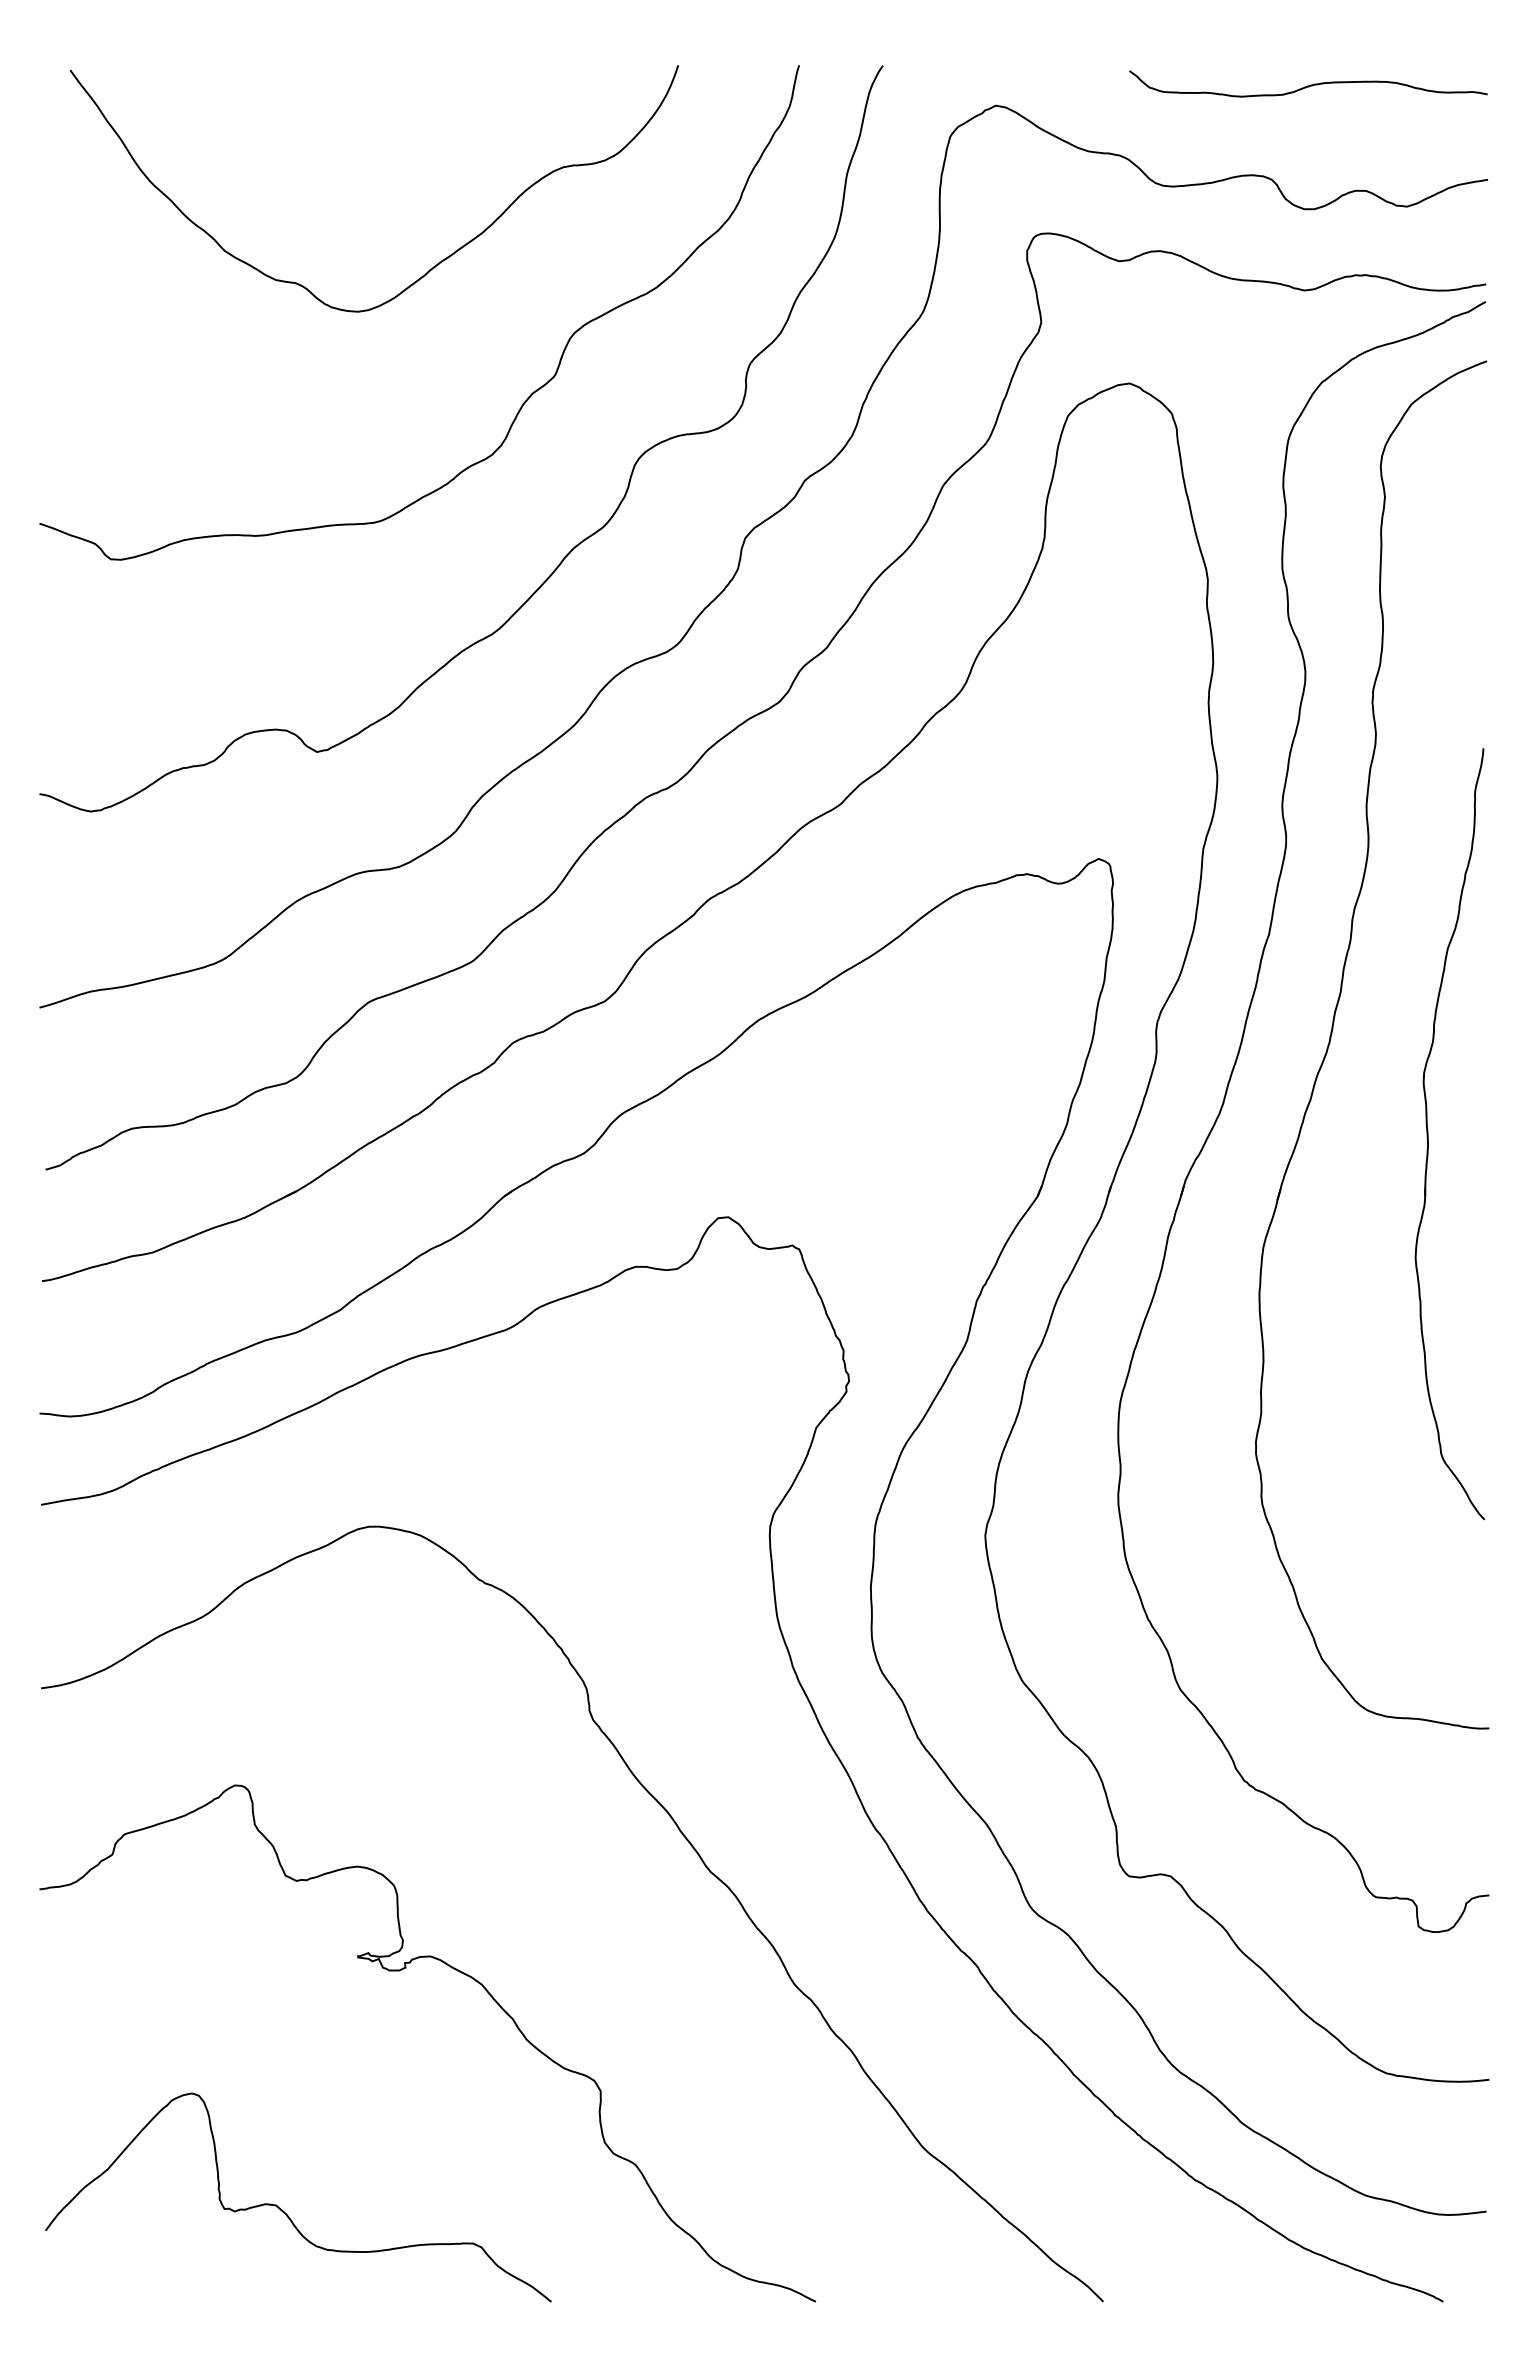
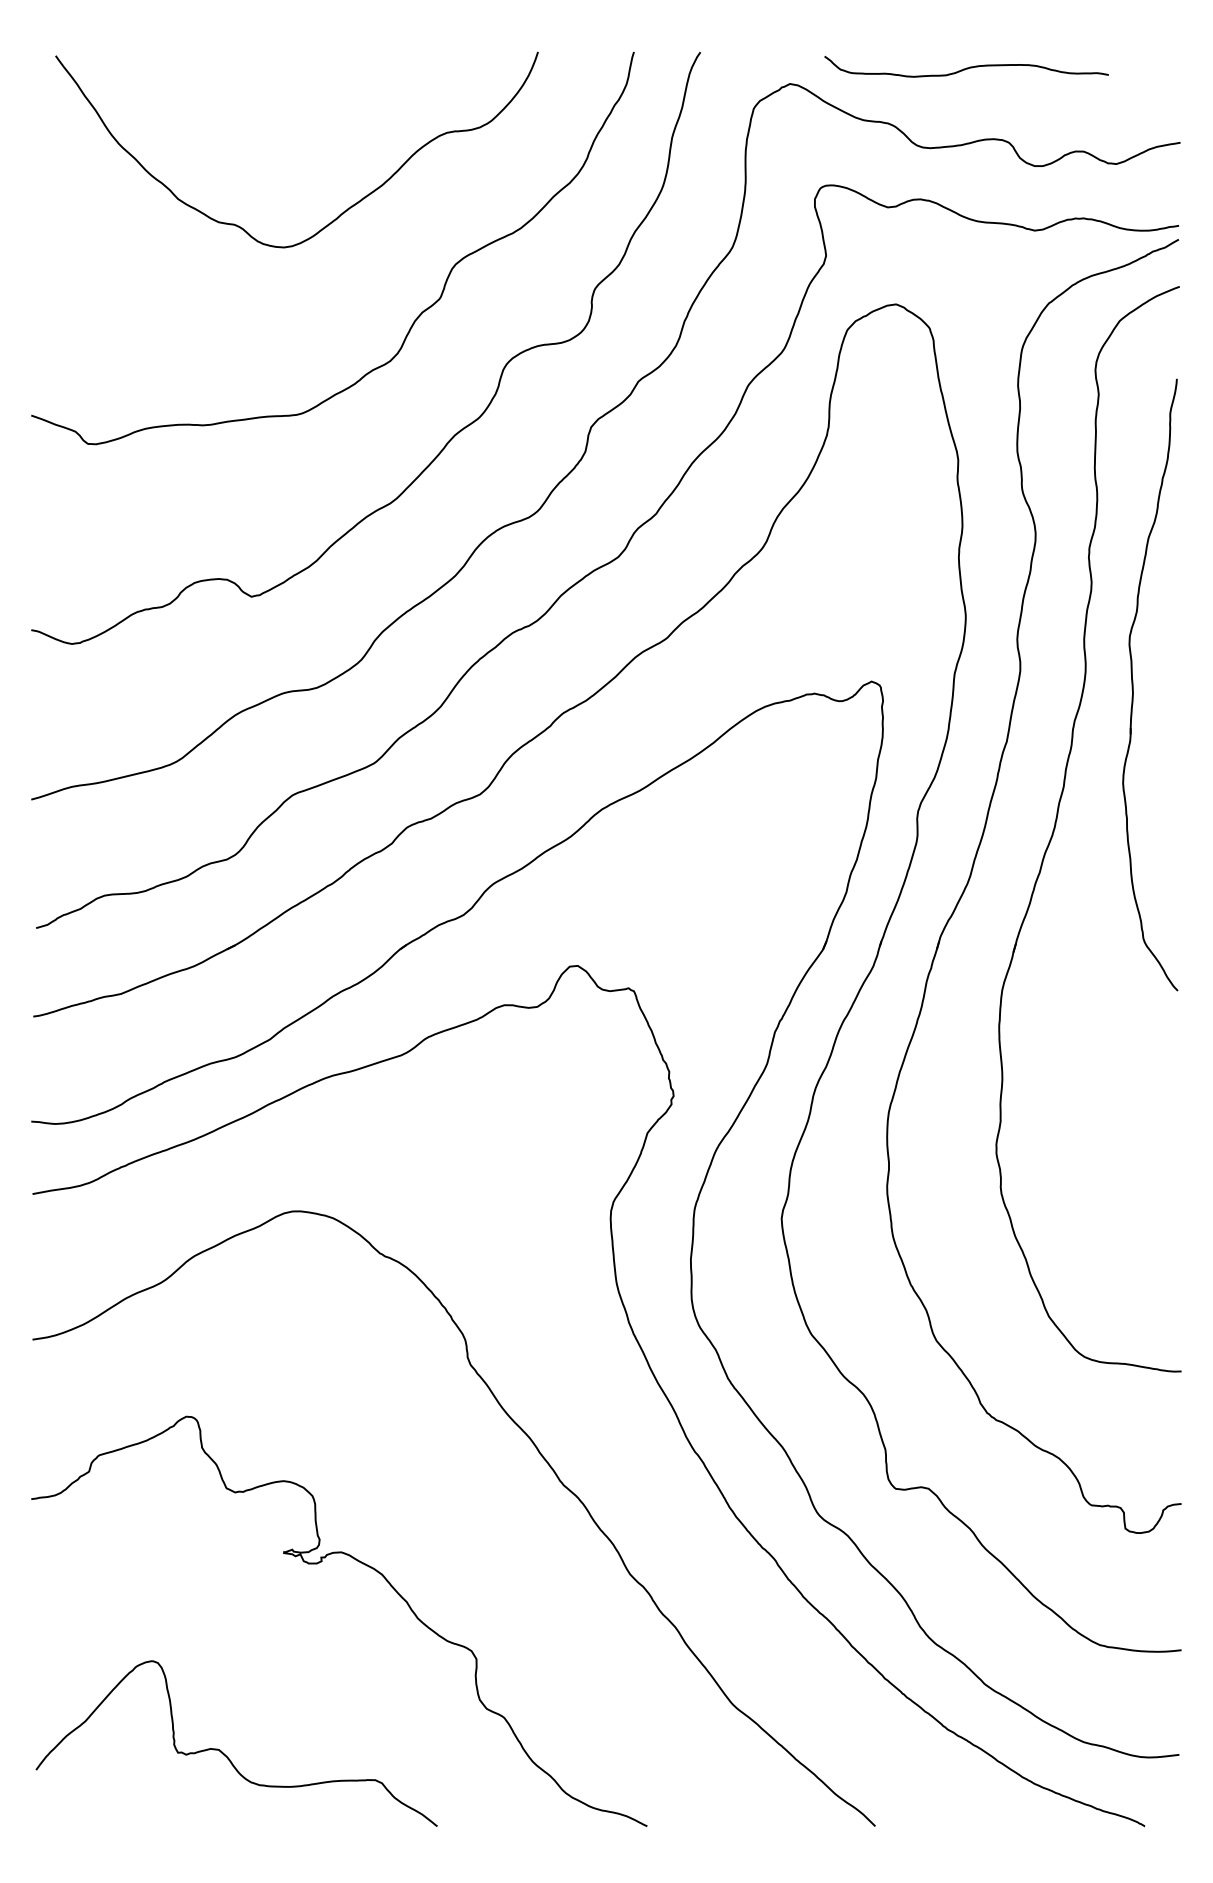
curve: (1308, 85) -> (966, 67), moved
part: (1428, 1134) -> (1133, 685), moved

